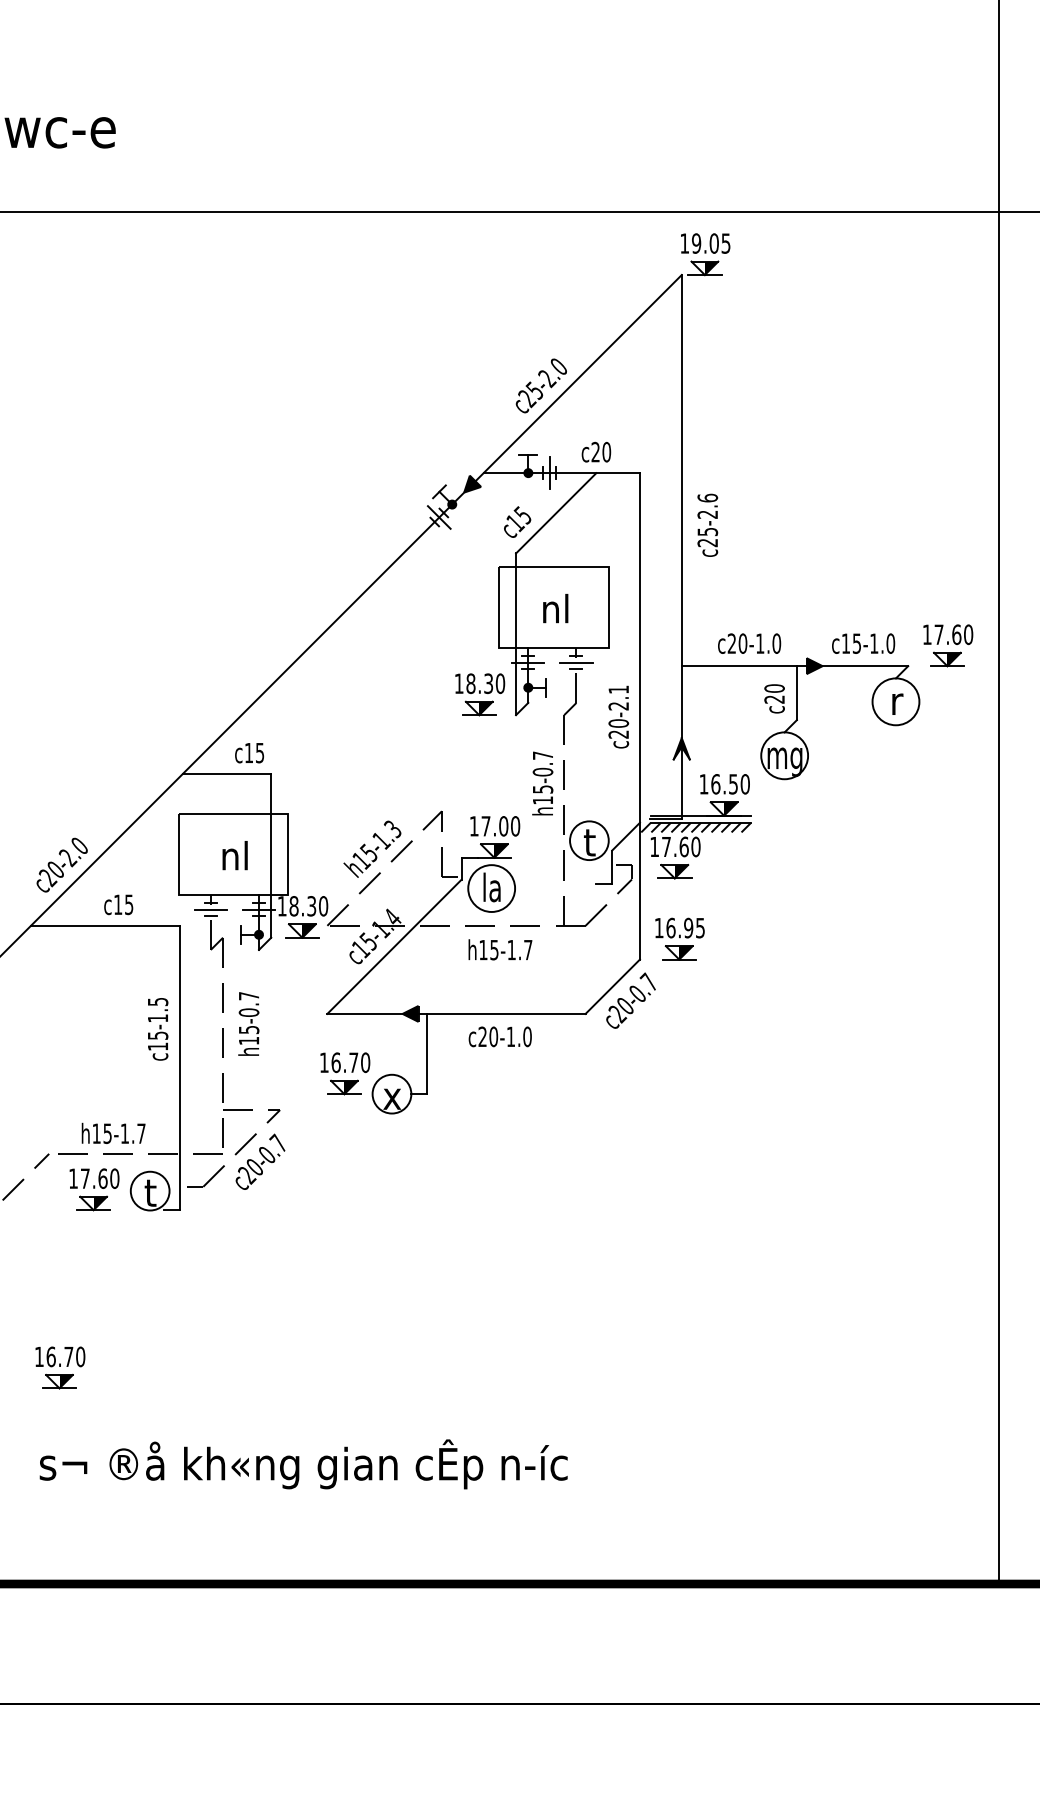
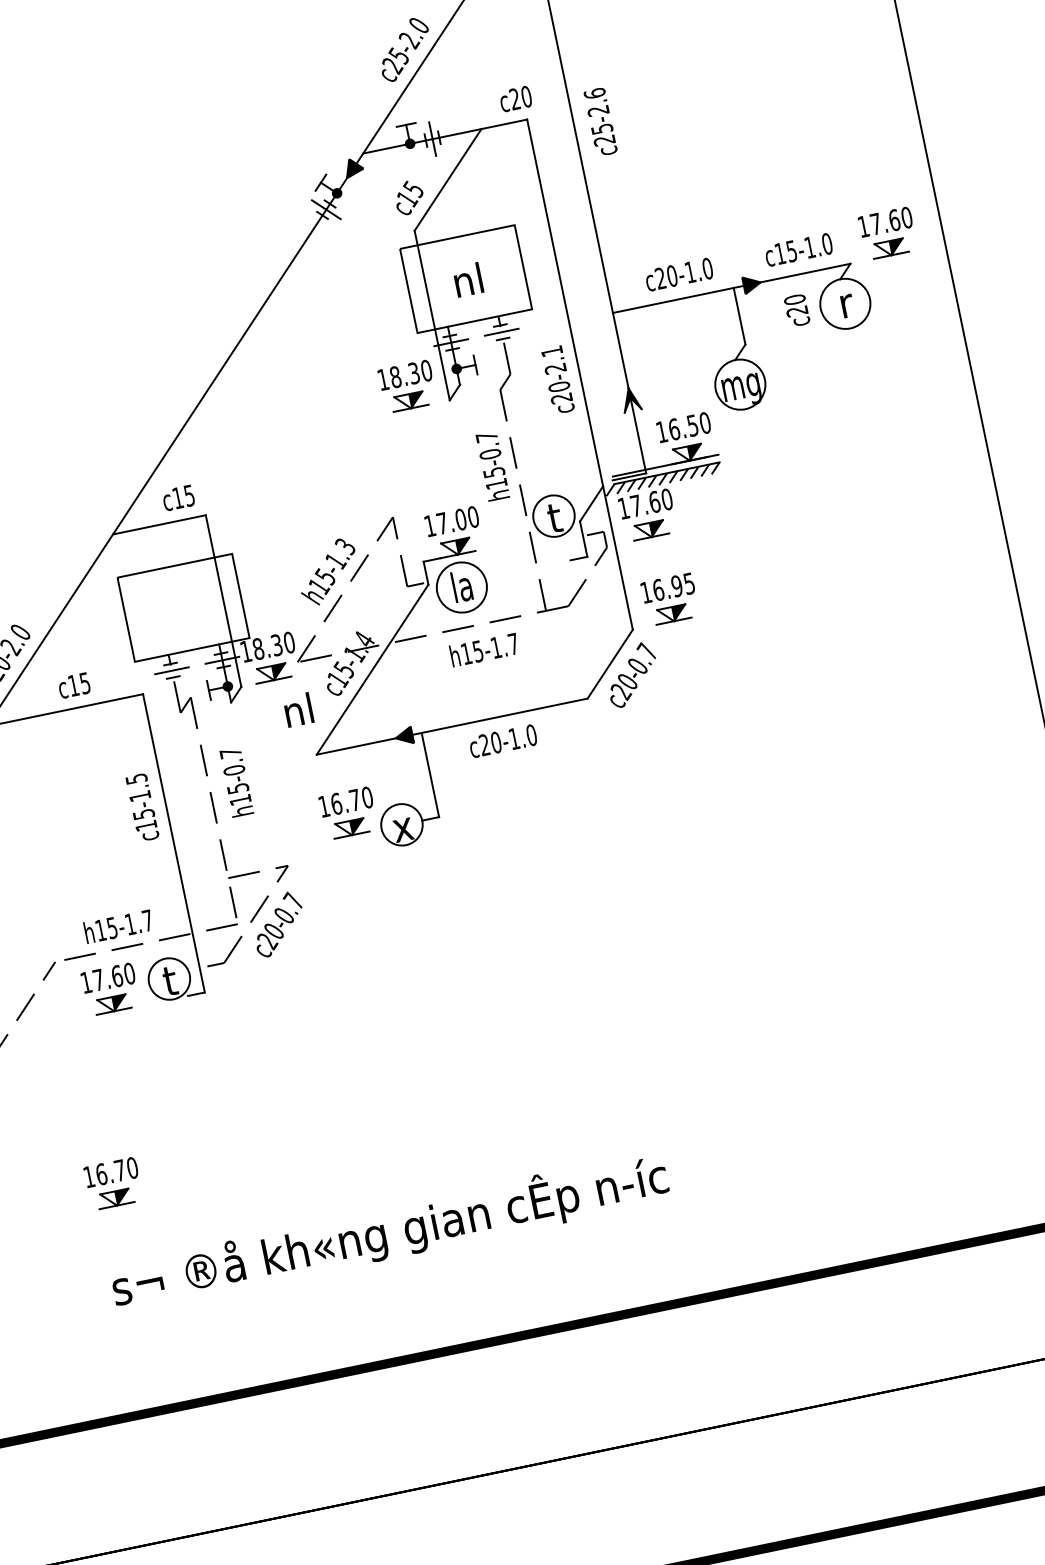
text: (596, 451) -> (515, 98), moved
text: (707, 524) -> (600, 121), moved
text: (774, 698) -> (796, 310), moved
text: (234, 855) -> (297, 710), moved

